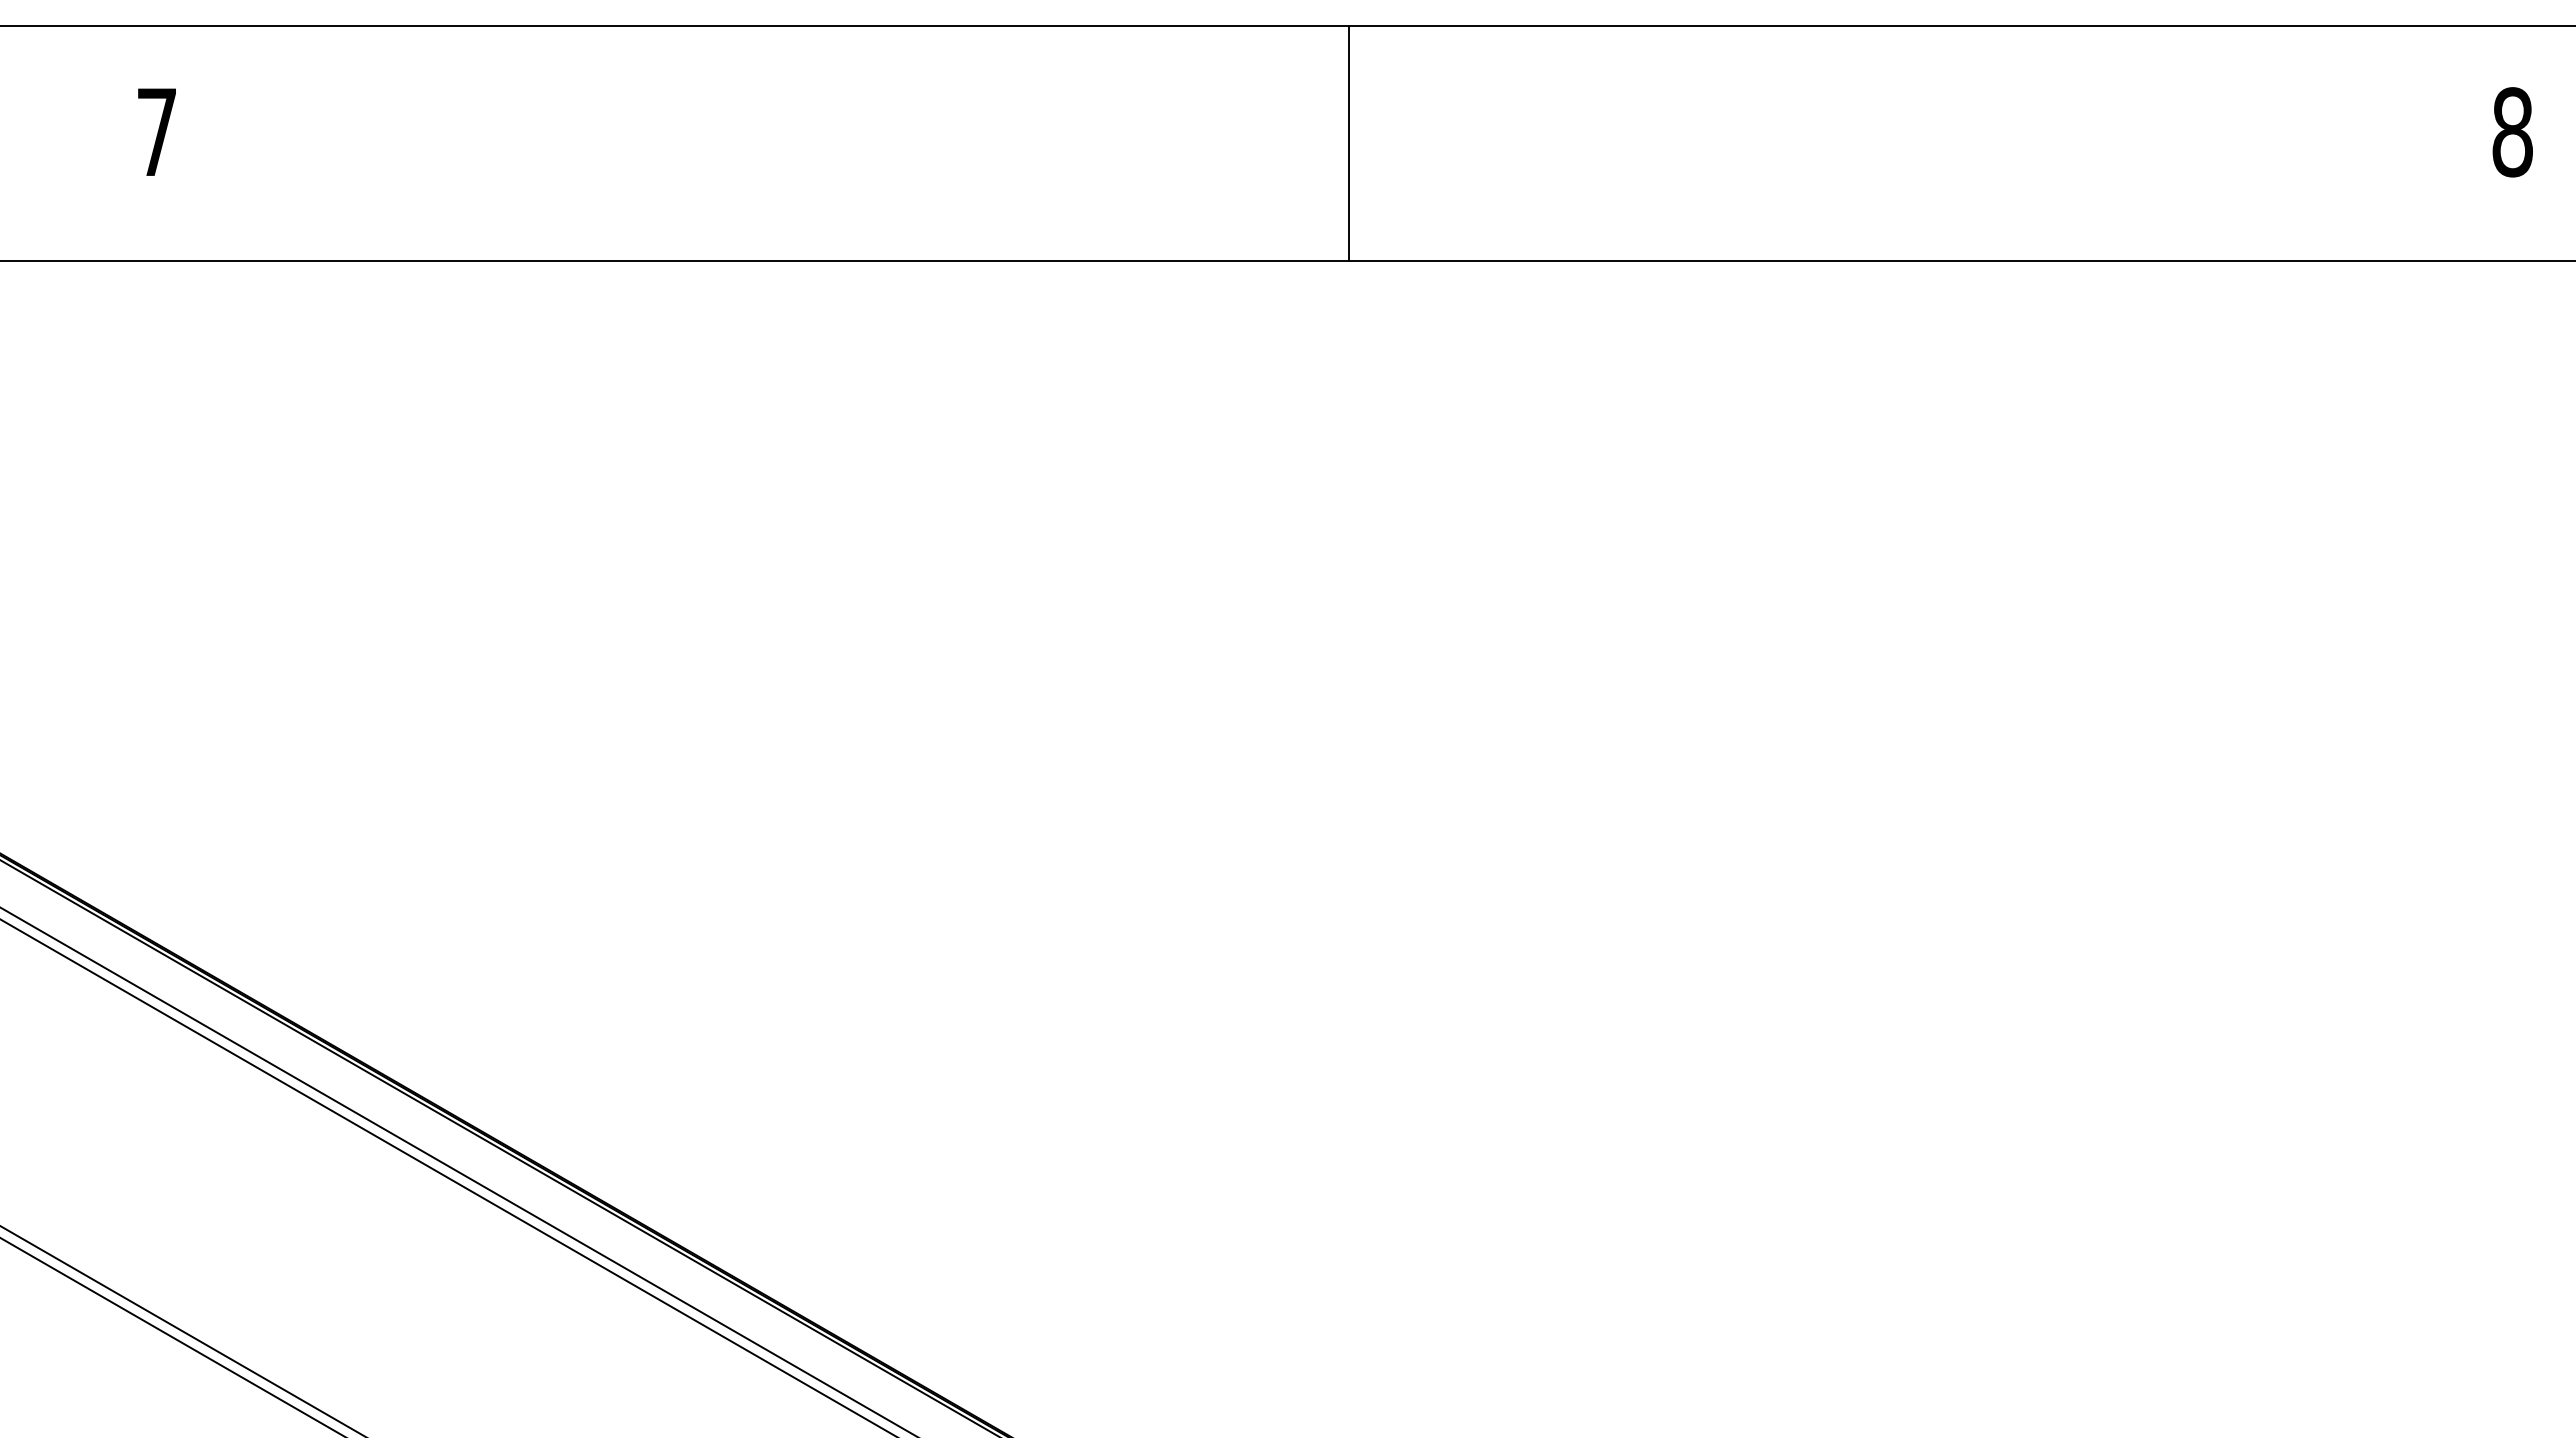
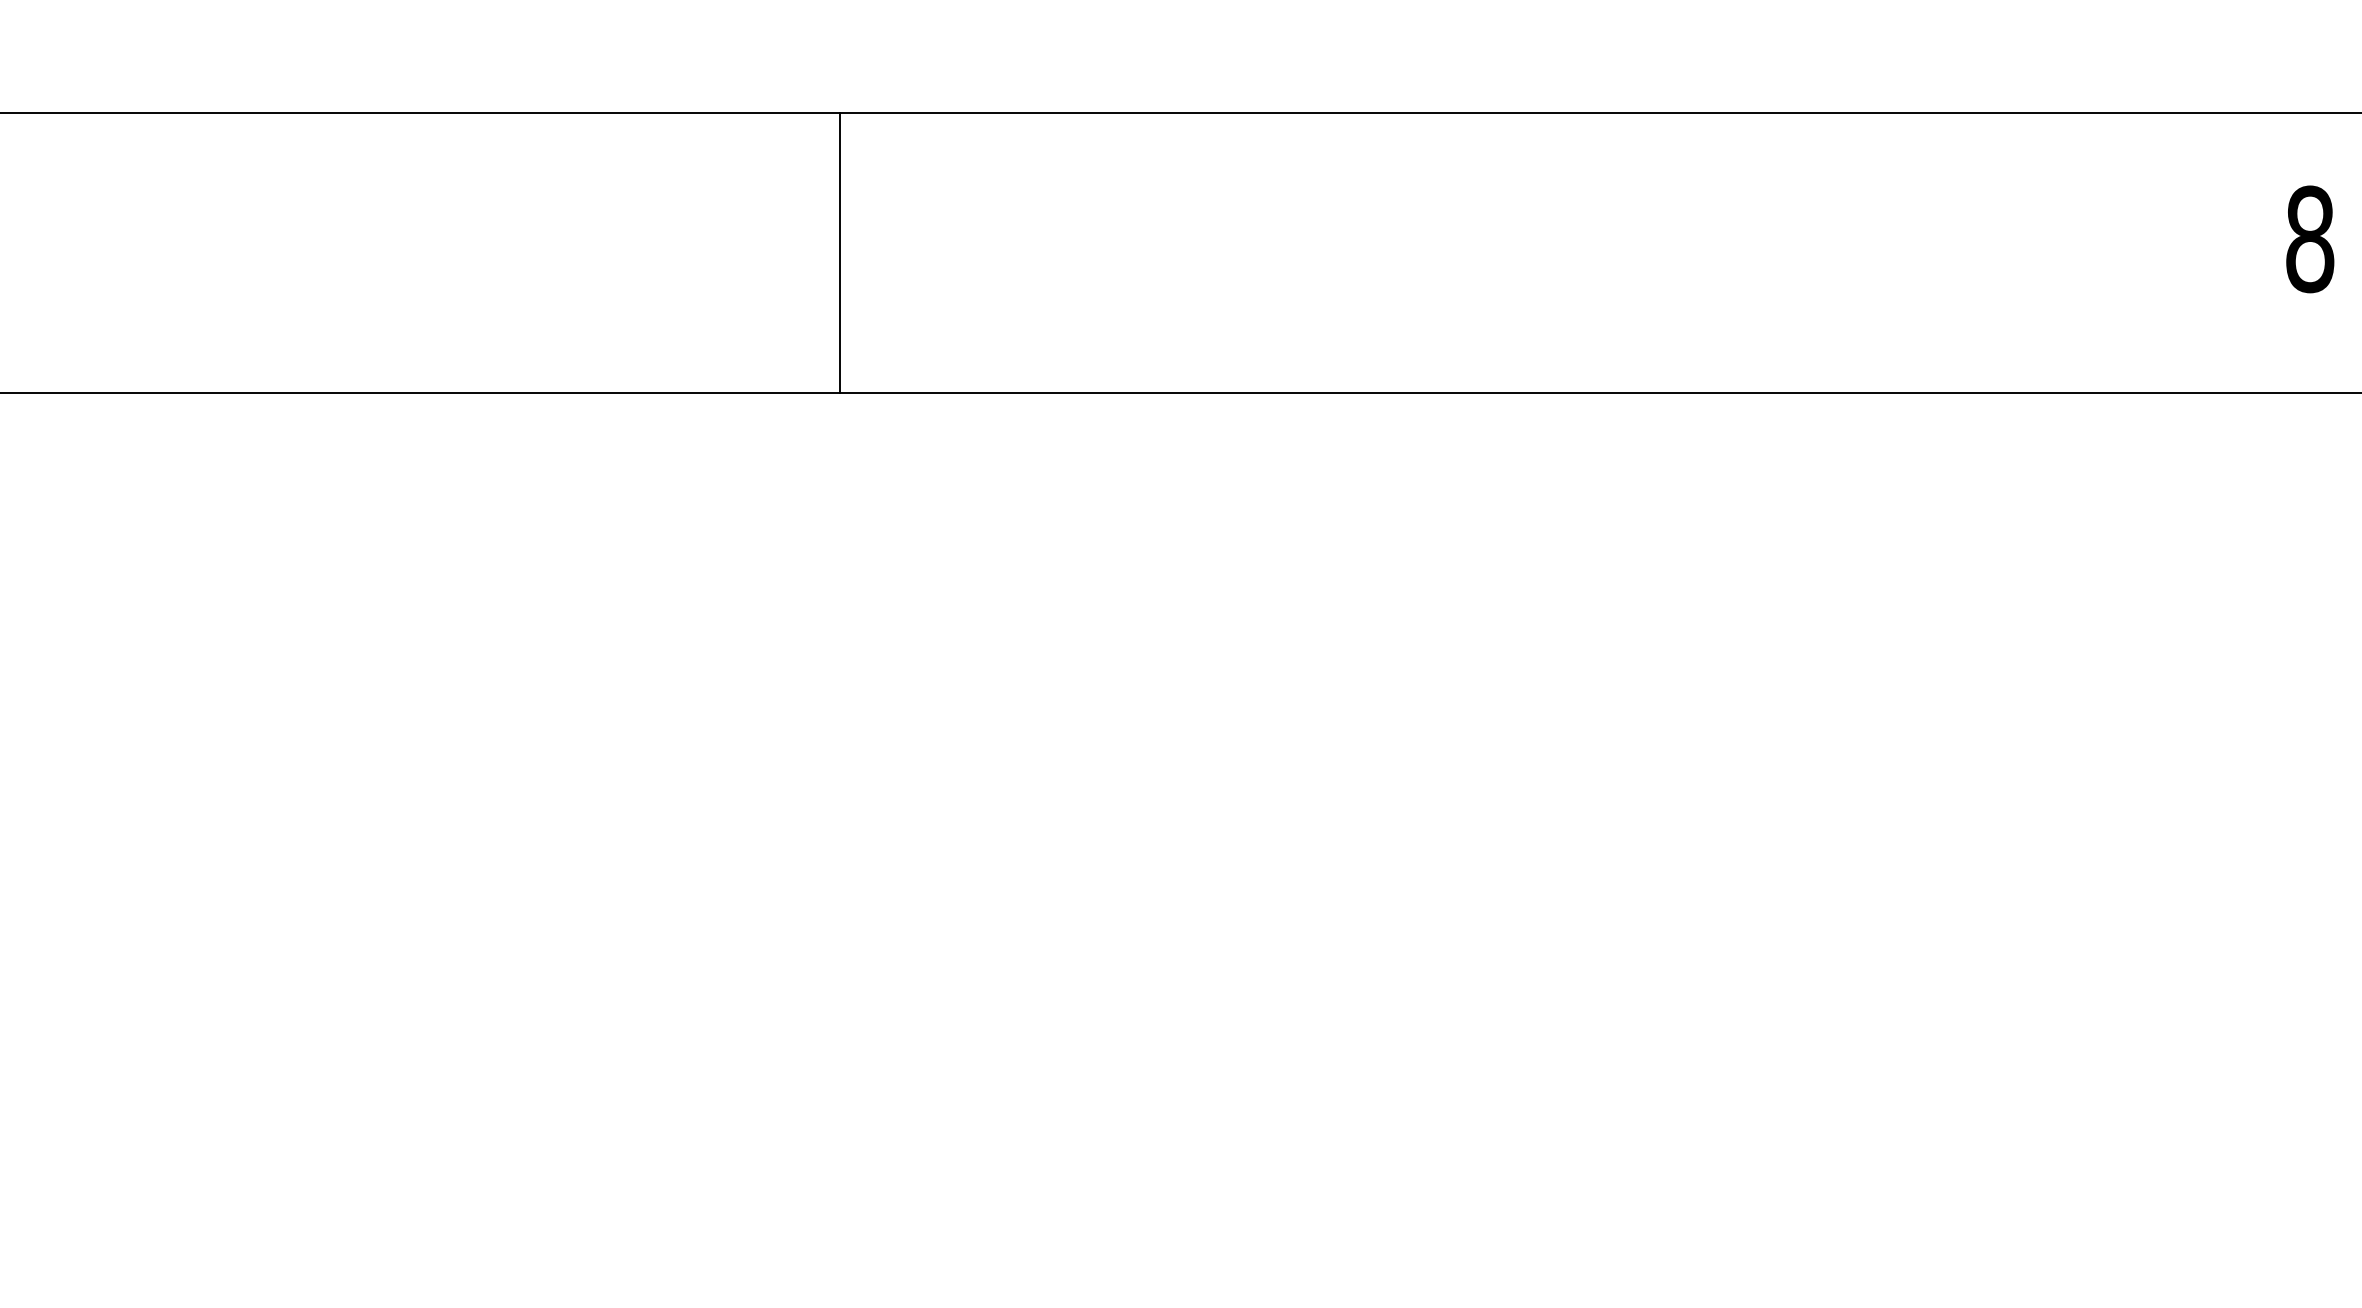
line: (1348, 143) -> (839, 252), moved

